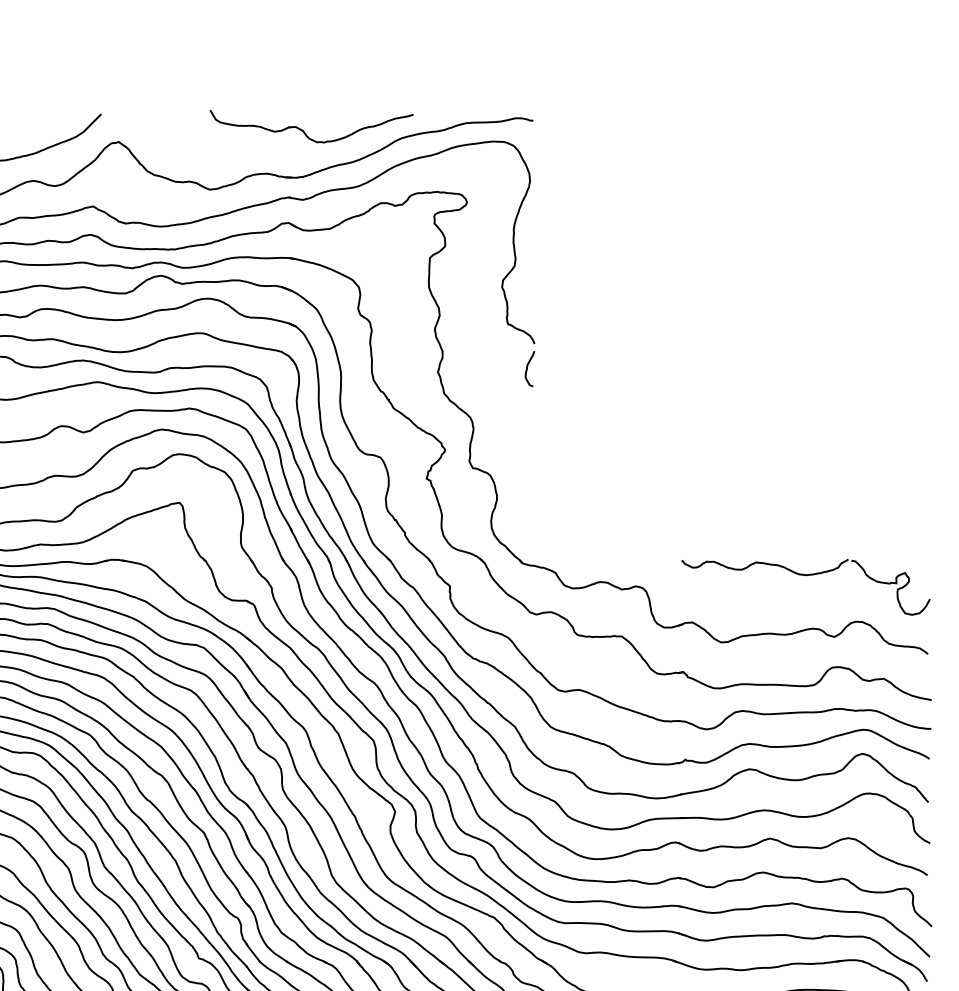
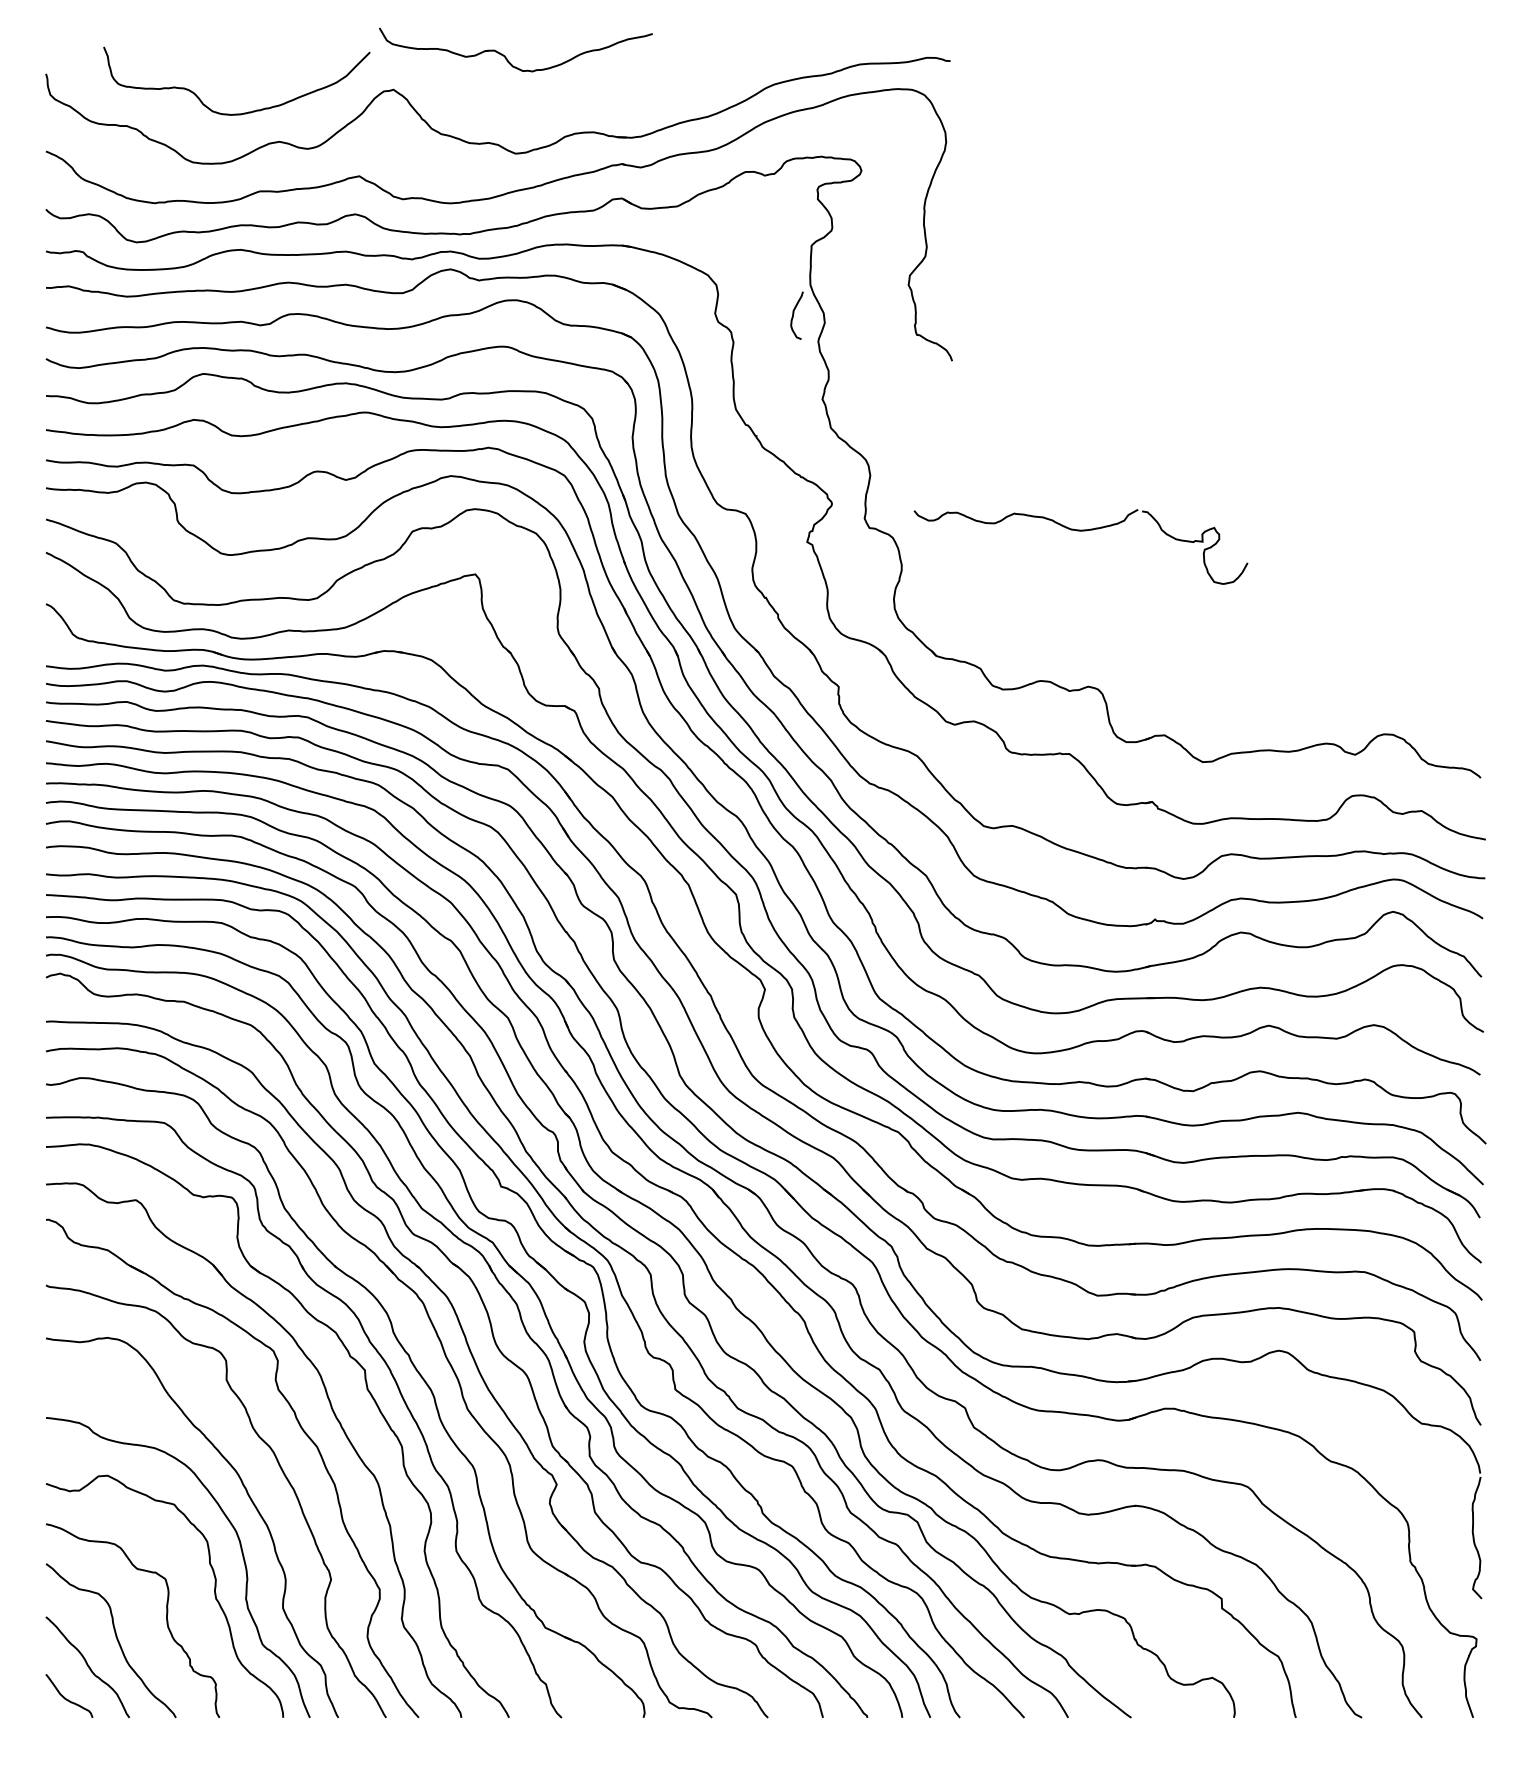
part: (304, 130) -> (505, 55), moved
curve: (528, 368) -> (794, 314), moved
part: (805, 575) -> (1080, 531), moved

